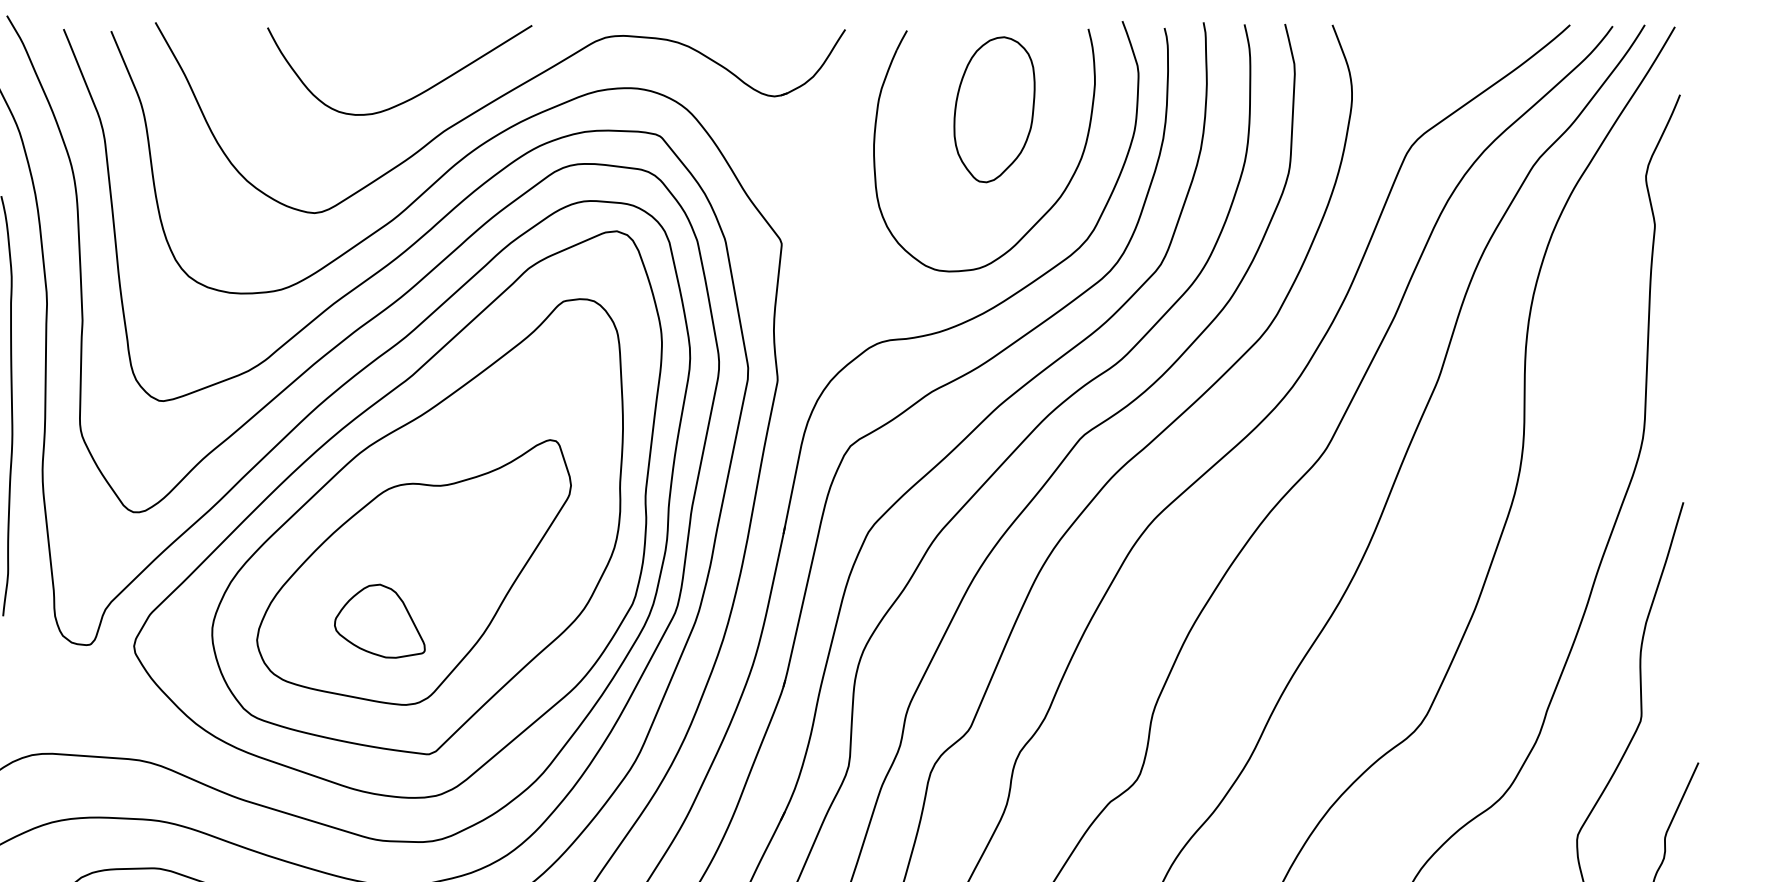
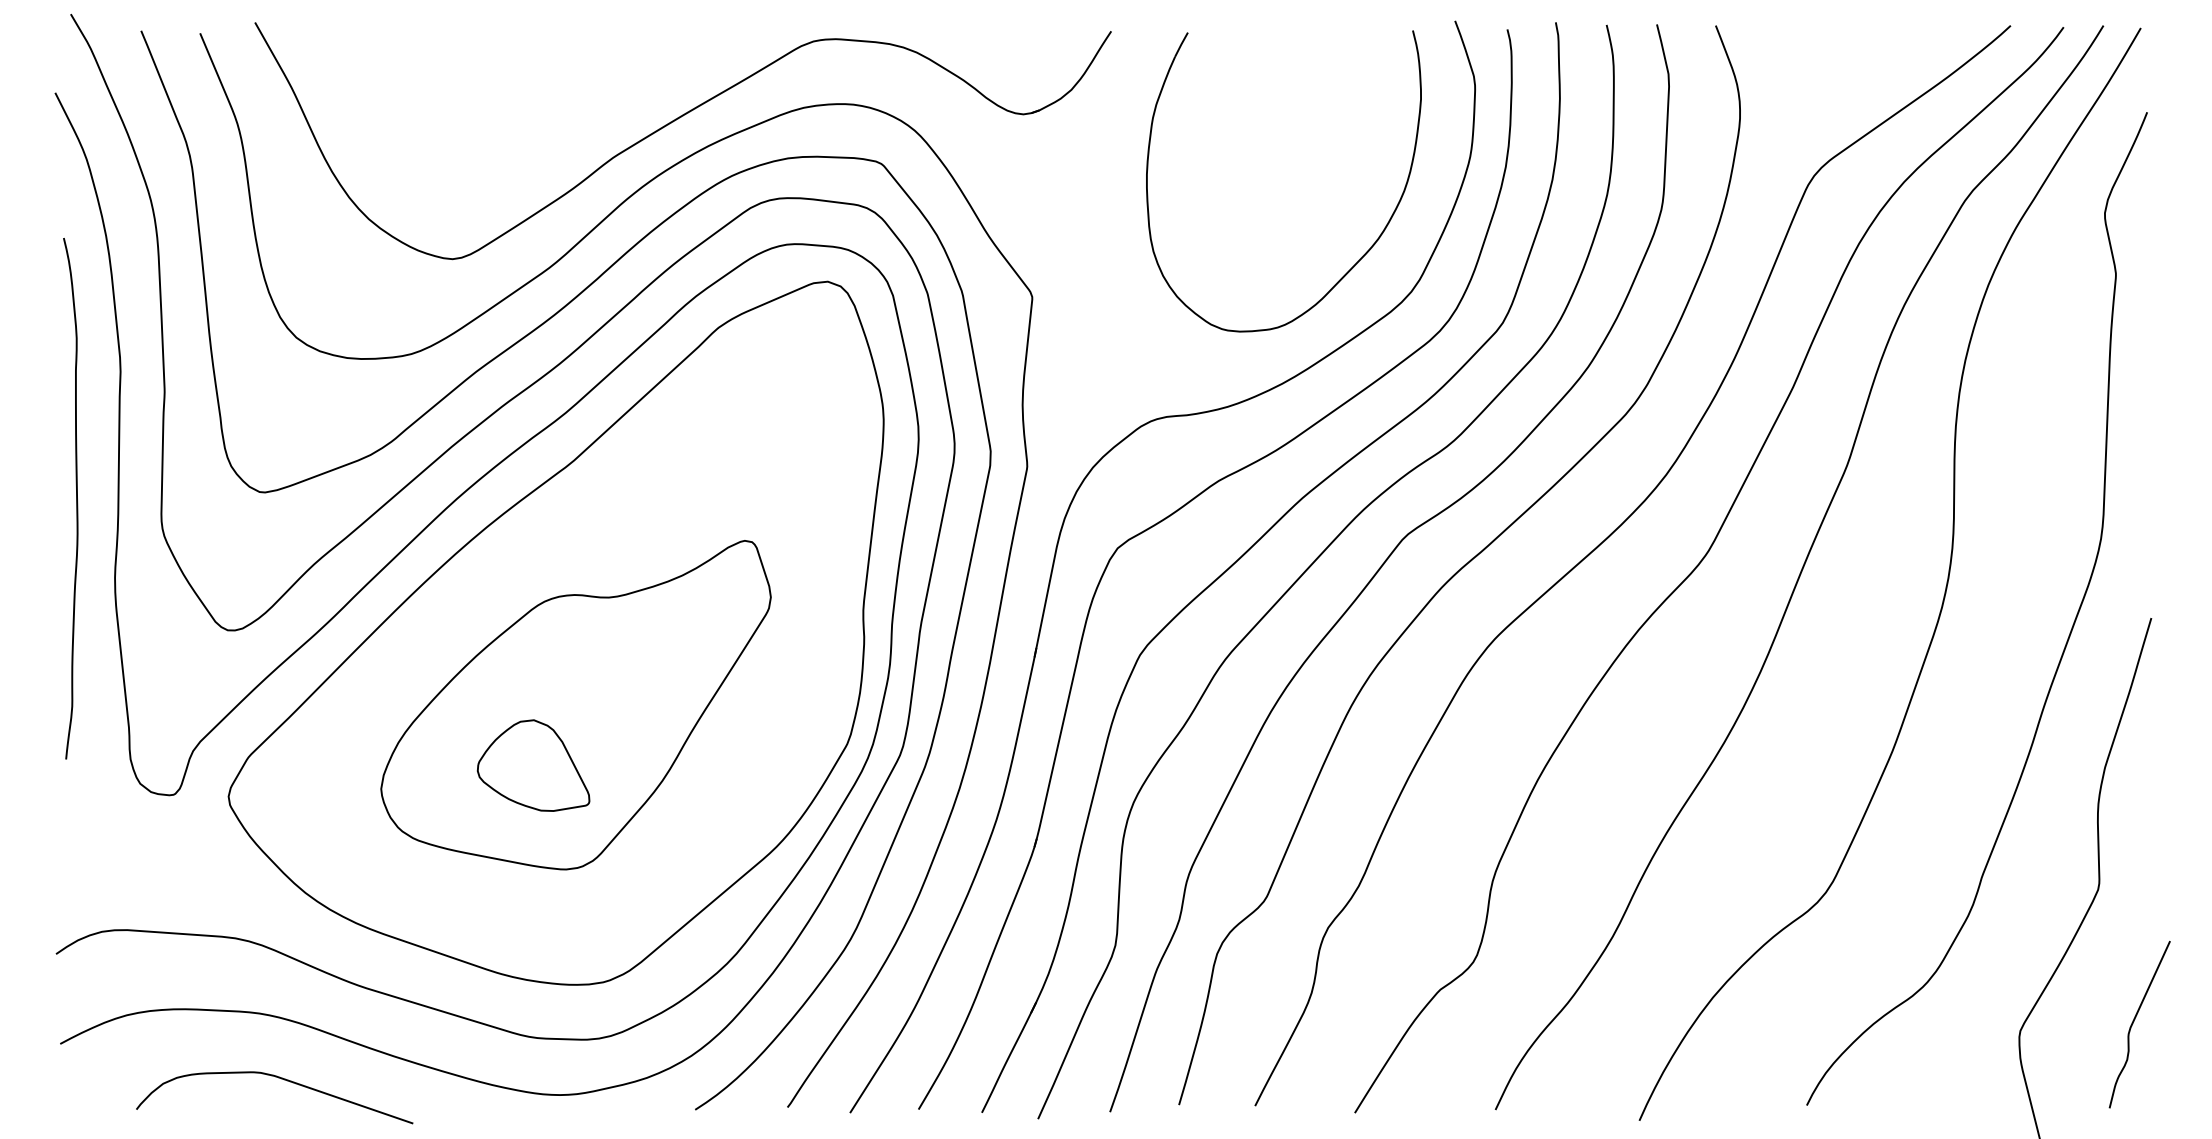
curve: (415, 95) -> (577, 113), removed
part: (994, 109) -> (1296, 130), removed
part: (417, 526) -> (580, 648), removed

